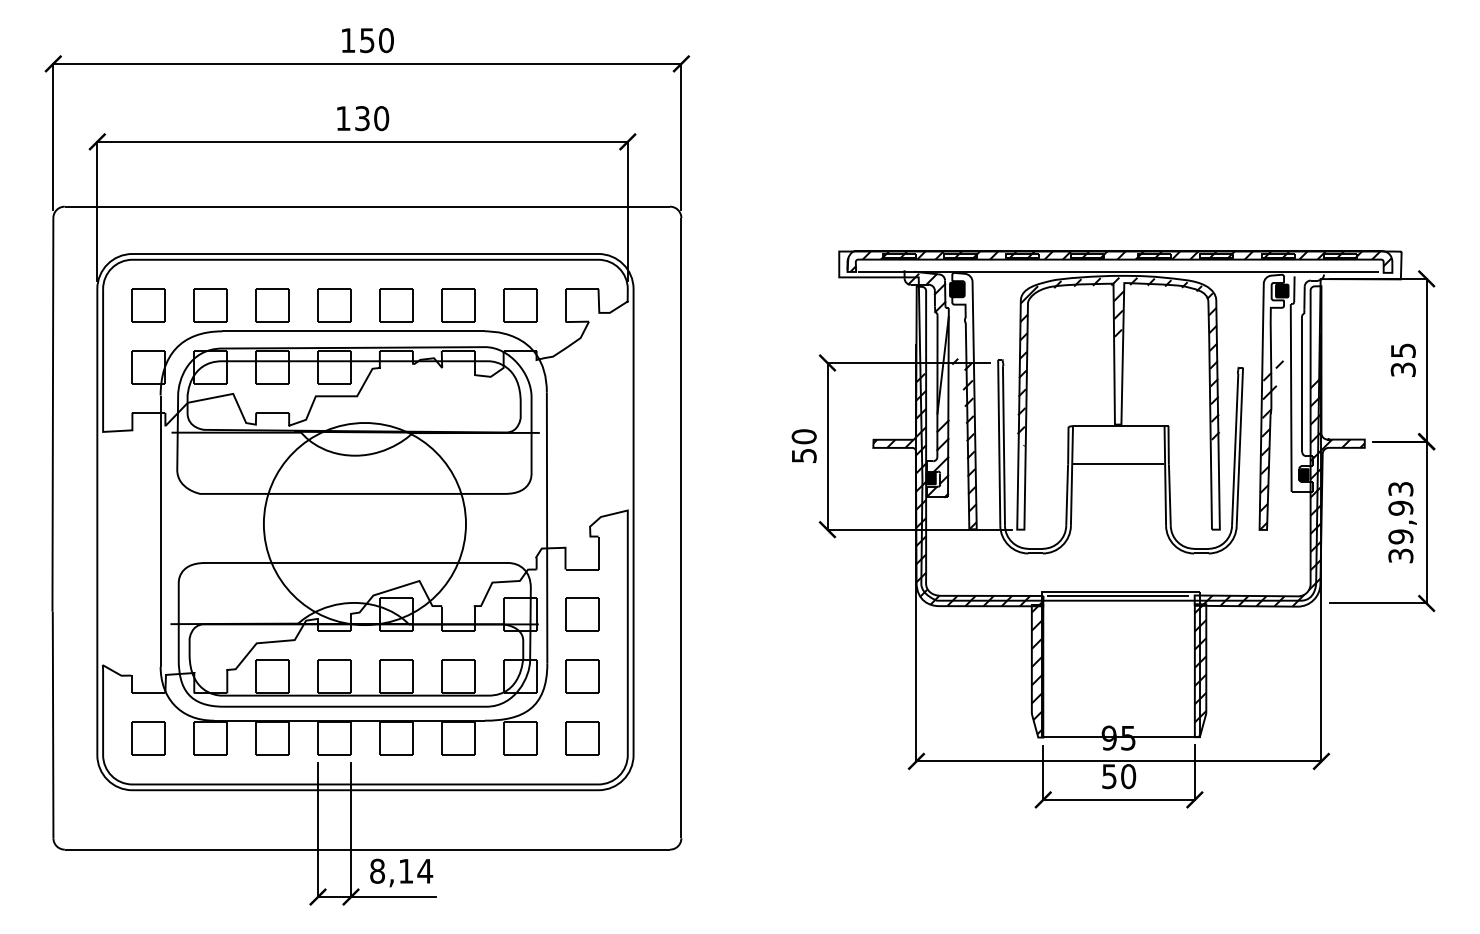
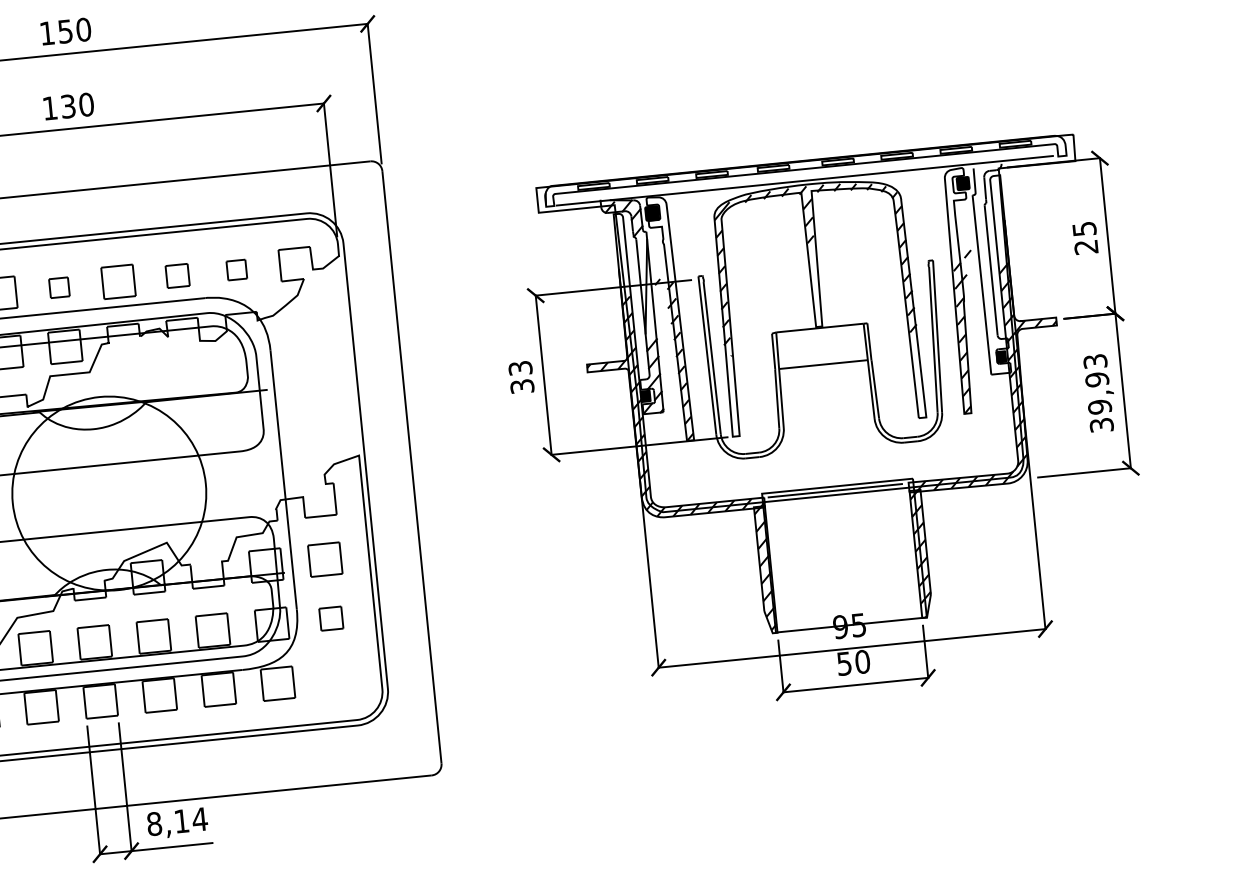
hatch: (1120, 260) -> (805, 169), removed
part: (334, 305) -> (59, 287), size x0.6
part: (458, 305) -> (177, 275), size x0.7
part: (520, 305) -> (237, 270), size x0.6
text: (1403, 369) -> (1086, 246), 35 -> 25
text: (803, 445) -> (520, 376), 50 -> 33
part: (582, 676) -> (331, 618), size x0.7
part: (582, 738) -> (337, 677), removed

